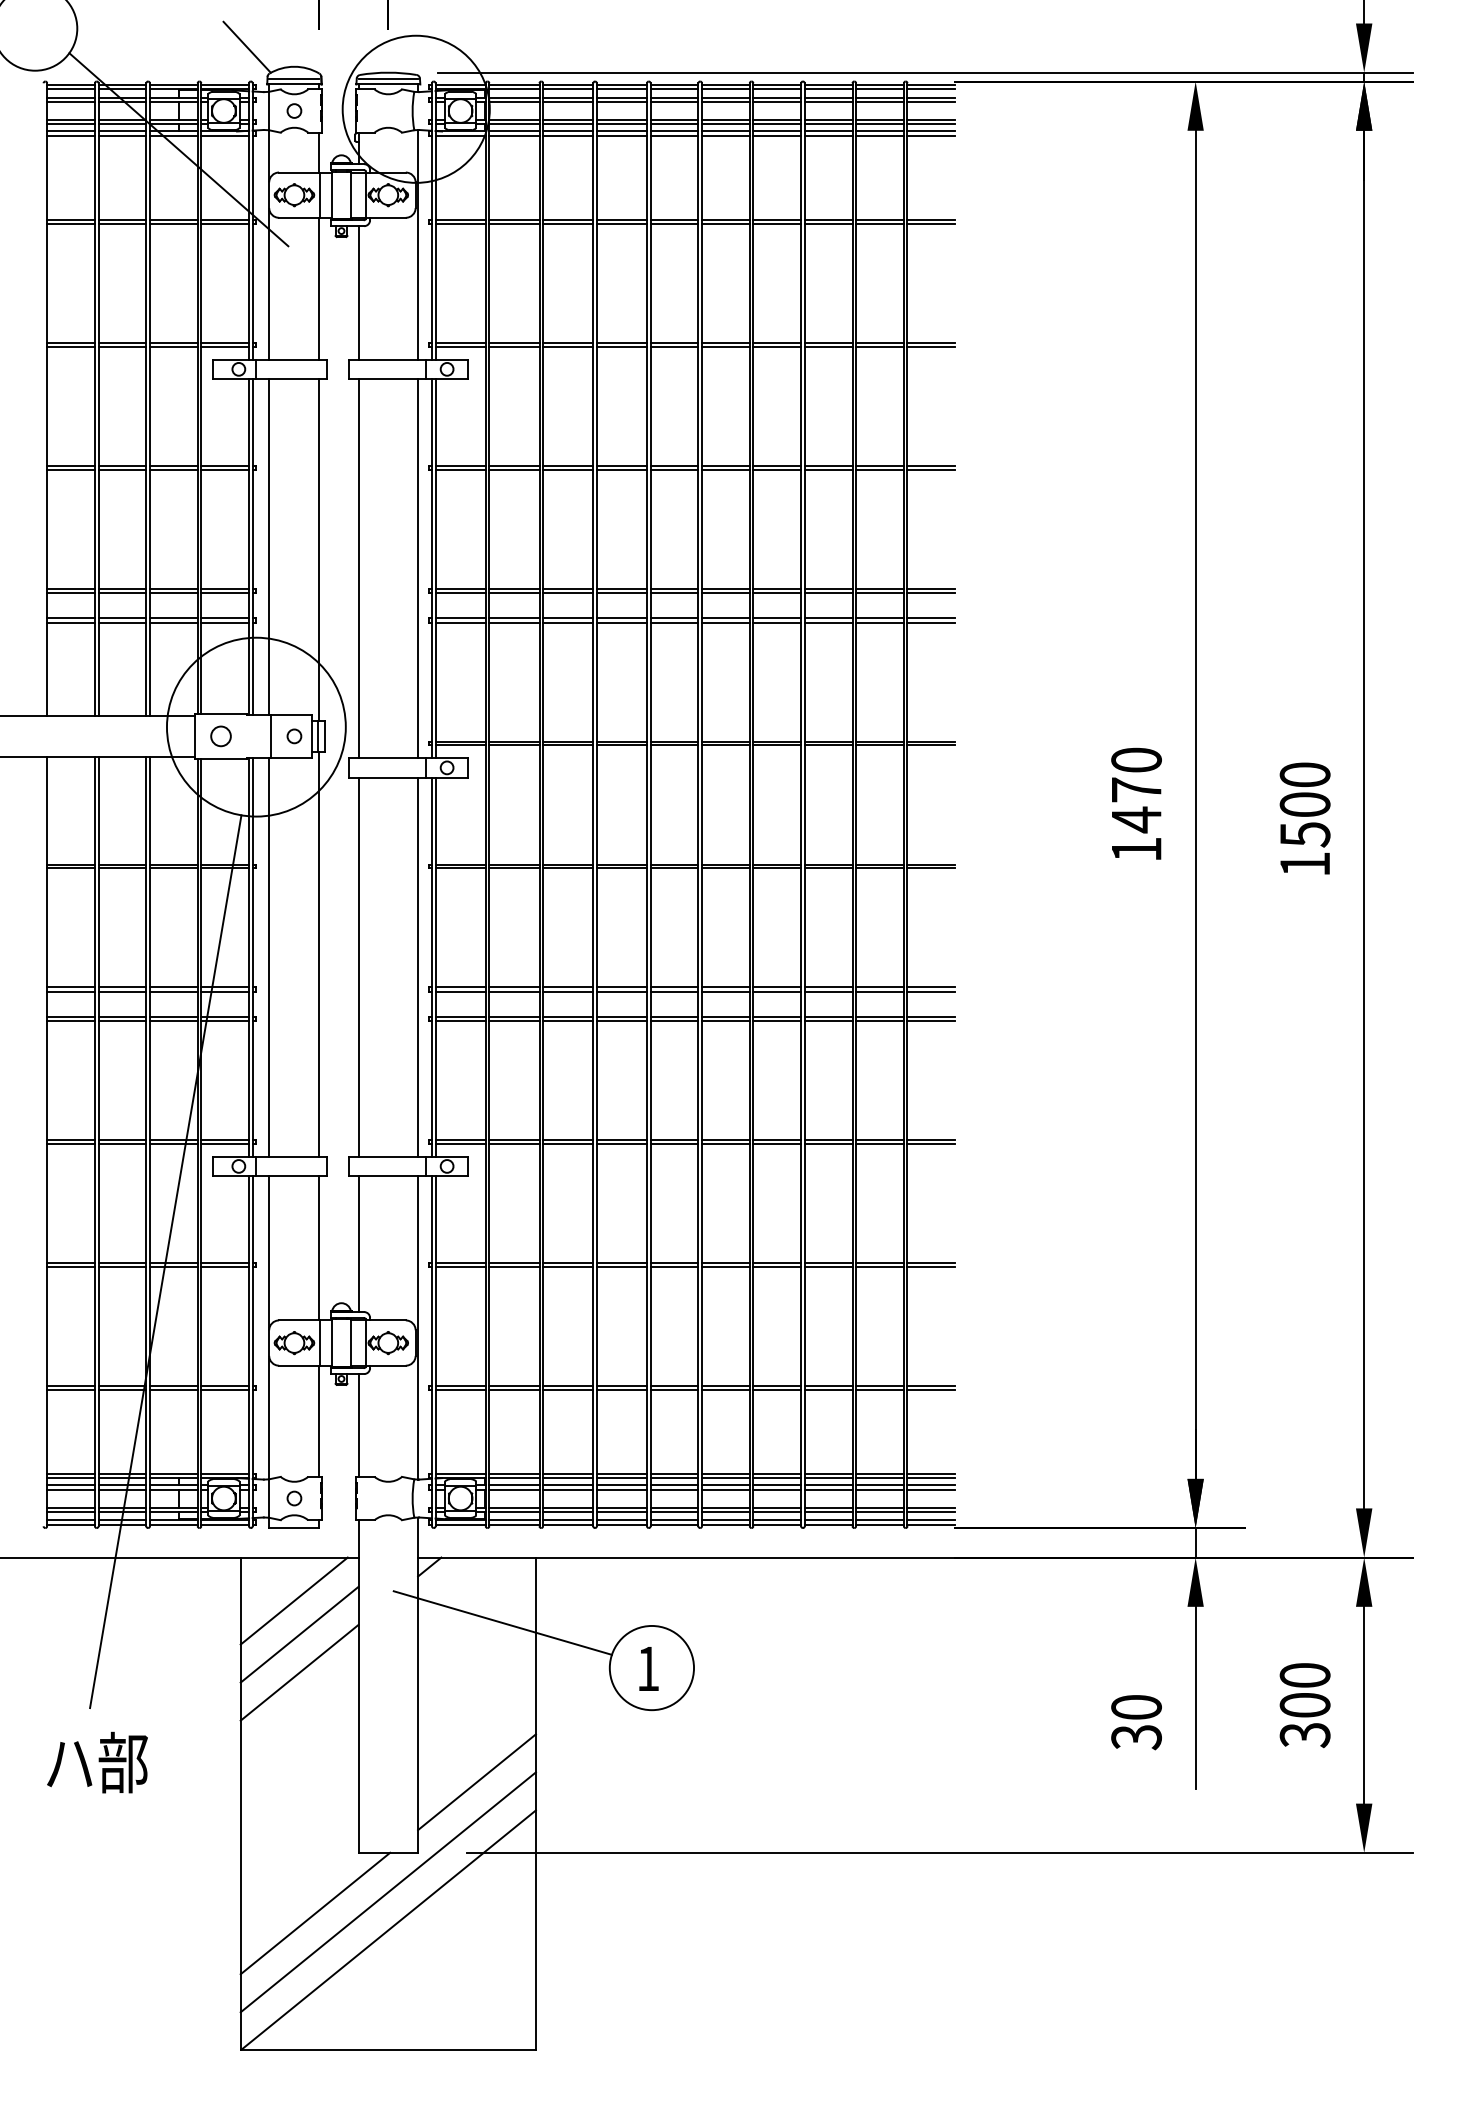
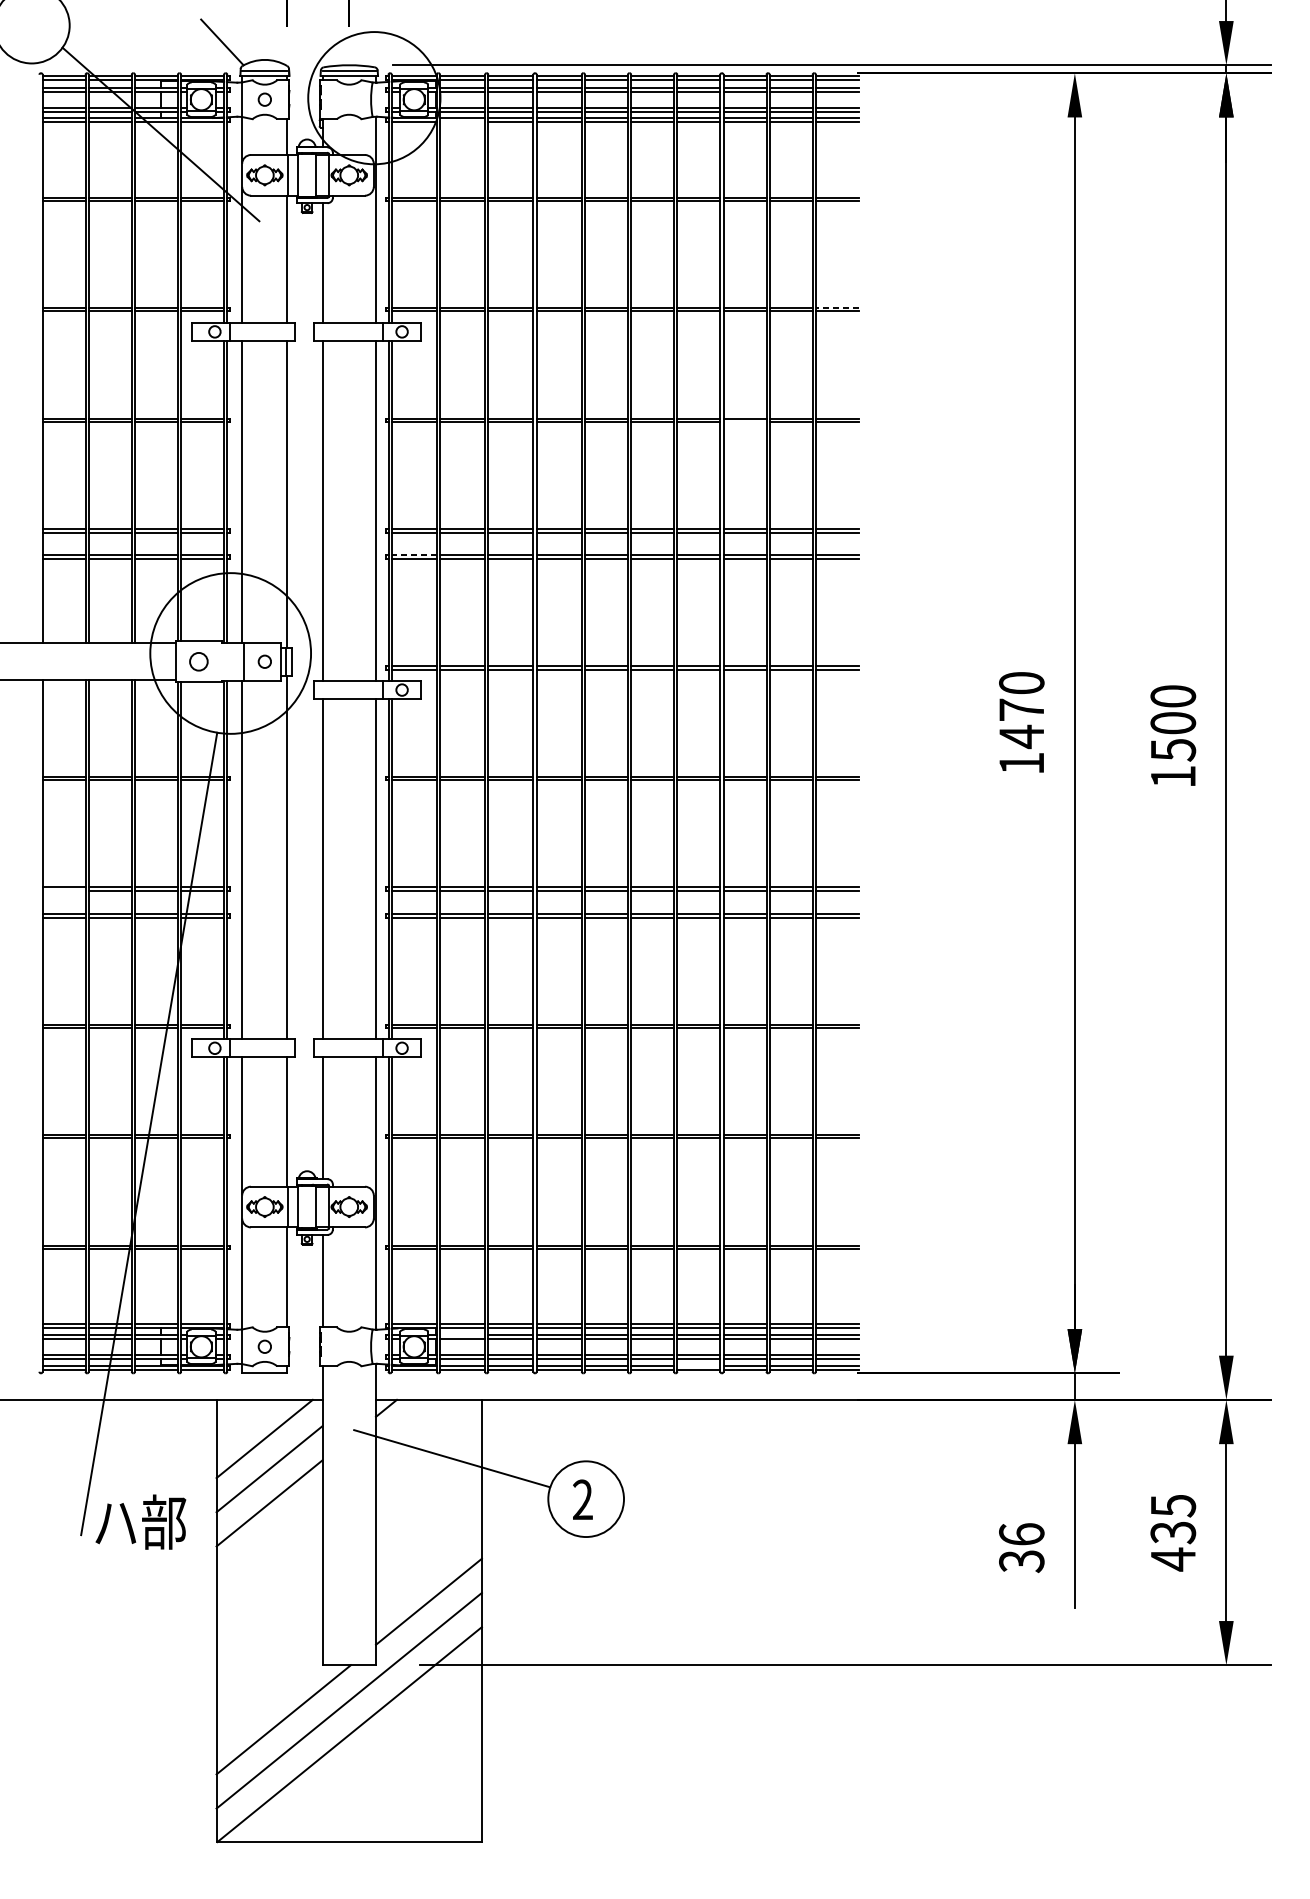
line: (514, 135) -> (462, 121), removed
line: (931, 342) -> (837, 307), solid -> dashed
line: (828, 469) -> (744, 421), removed
line: (460, 618) -> (414, 555), solid -> dashed
line: (70, 991) -> (63, 891), removed
line: (514, 1485) -> (462, 1335), removed
line: (777, 1520) -> (699, 1366), removed
text: (648, 1668) -> (583, 1499), 1 -> 2
text: (1304, 1705) -> (1172, 1532), 300 -> 435
text: (1136, 1706) -> (1021, 1533), 30 -> 36
text: (97, 1762) -> (140, 1522), moved

